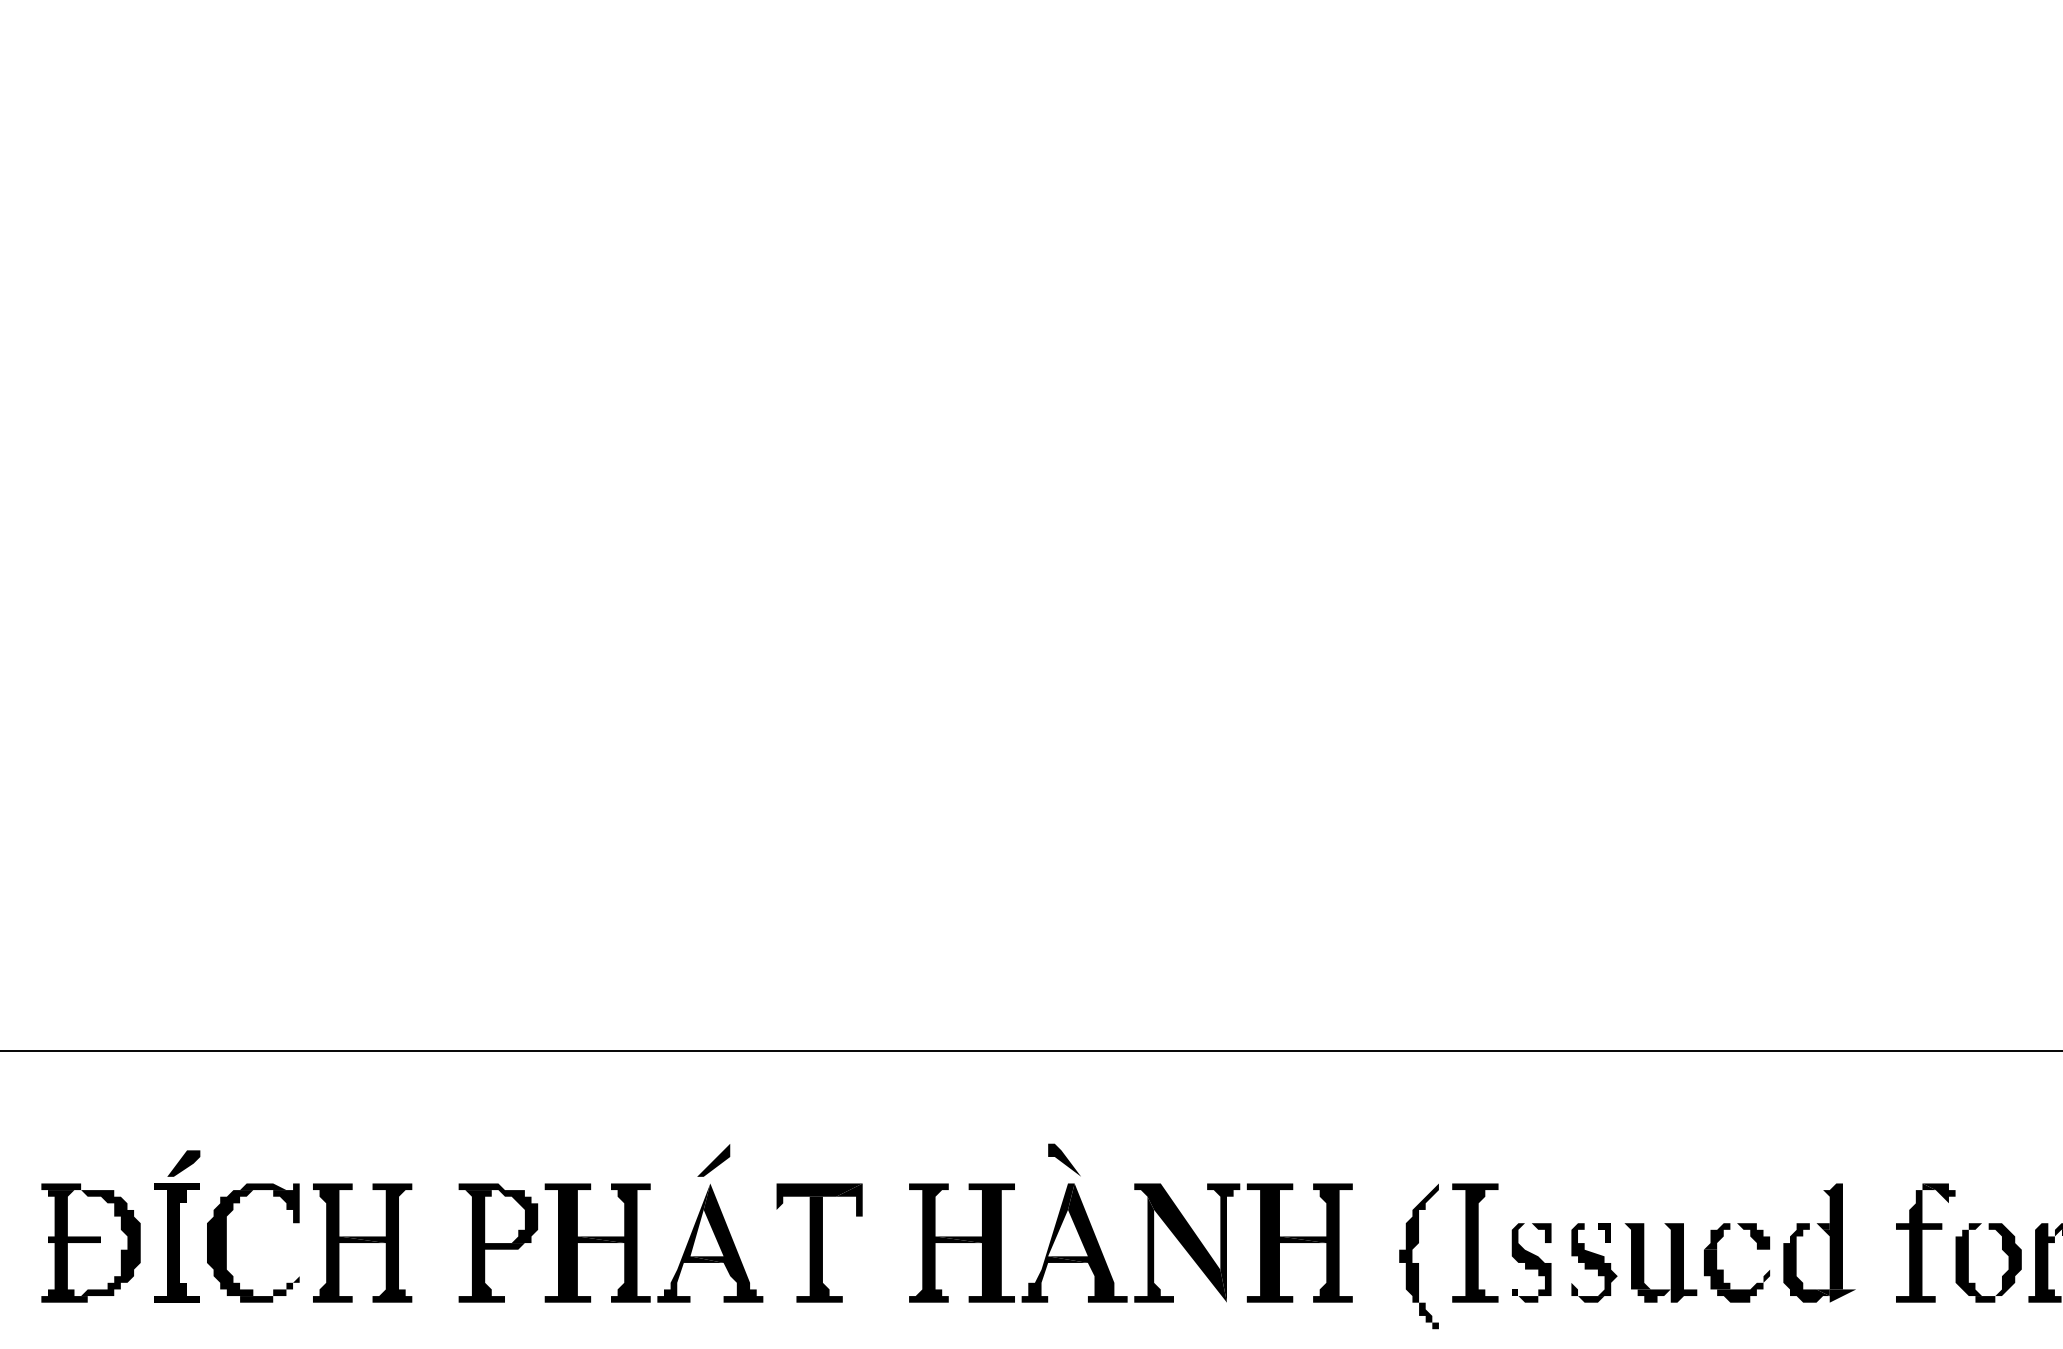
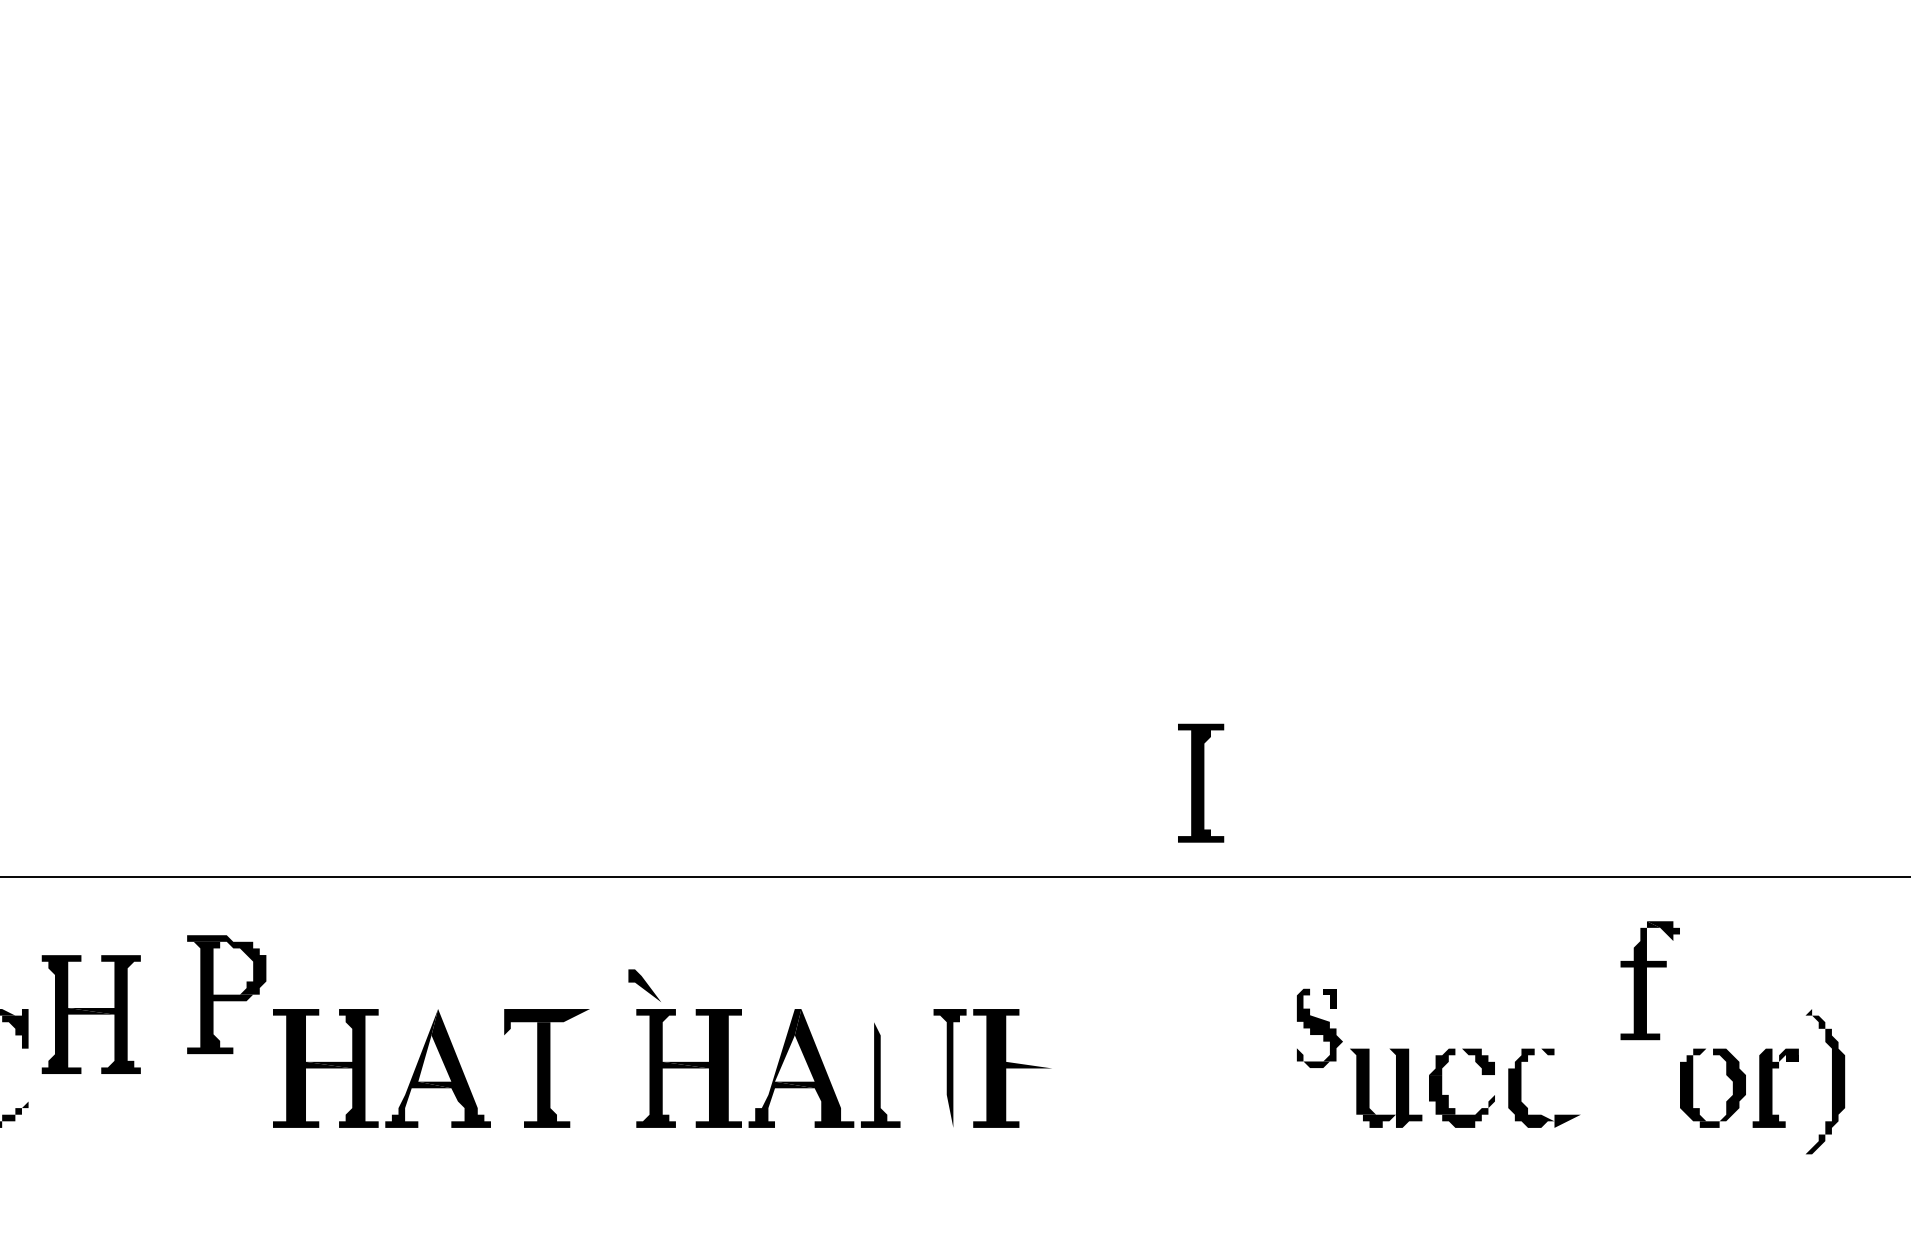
fill: (713, 1159) -> (441, 985), removed
part: (1064, 1159) -> (644, 985), moved
fill: (849, 1199) -> (576, 1025), removed
fill: (1832, 1239) -> (1557, 1064), removed
part: (362, 1242) -> (91, 1014), moved
part: (498, 1242) -> (226, 994), moved
fill: (1180, 1242) -> (907, 1067), removed
fill: (1315, 1242) -> (1041, 1067), removed
part: (1475, 1242) -> (1201, 782), moved
part: (1925, 1242) -> (1649, 980), moved
fill: (1418, 1256) -> (1144, 1081), removed
part: (1531, 1262) -> (1257, 1087), removed
part: (1594, 1262) -> (1319, 1028), moved

